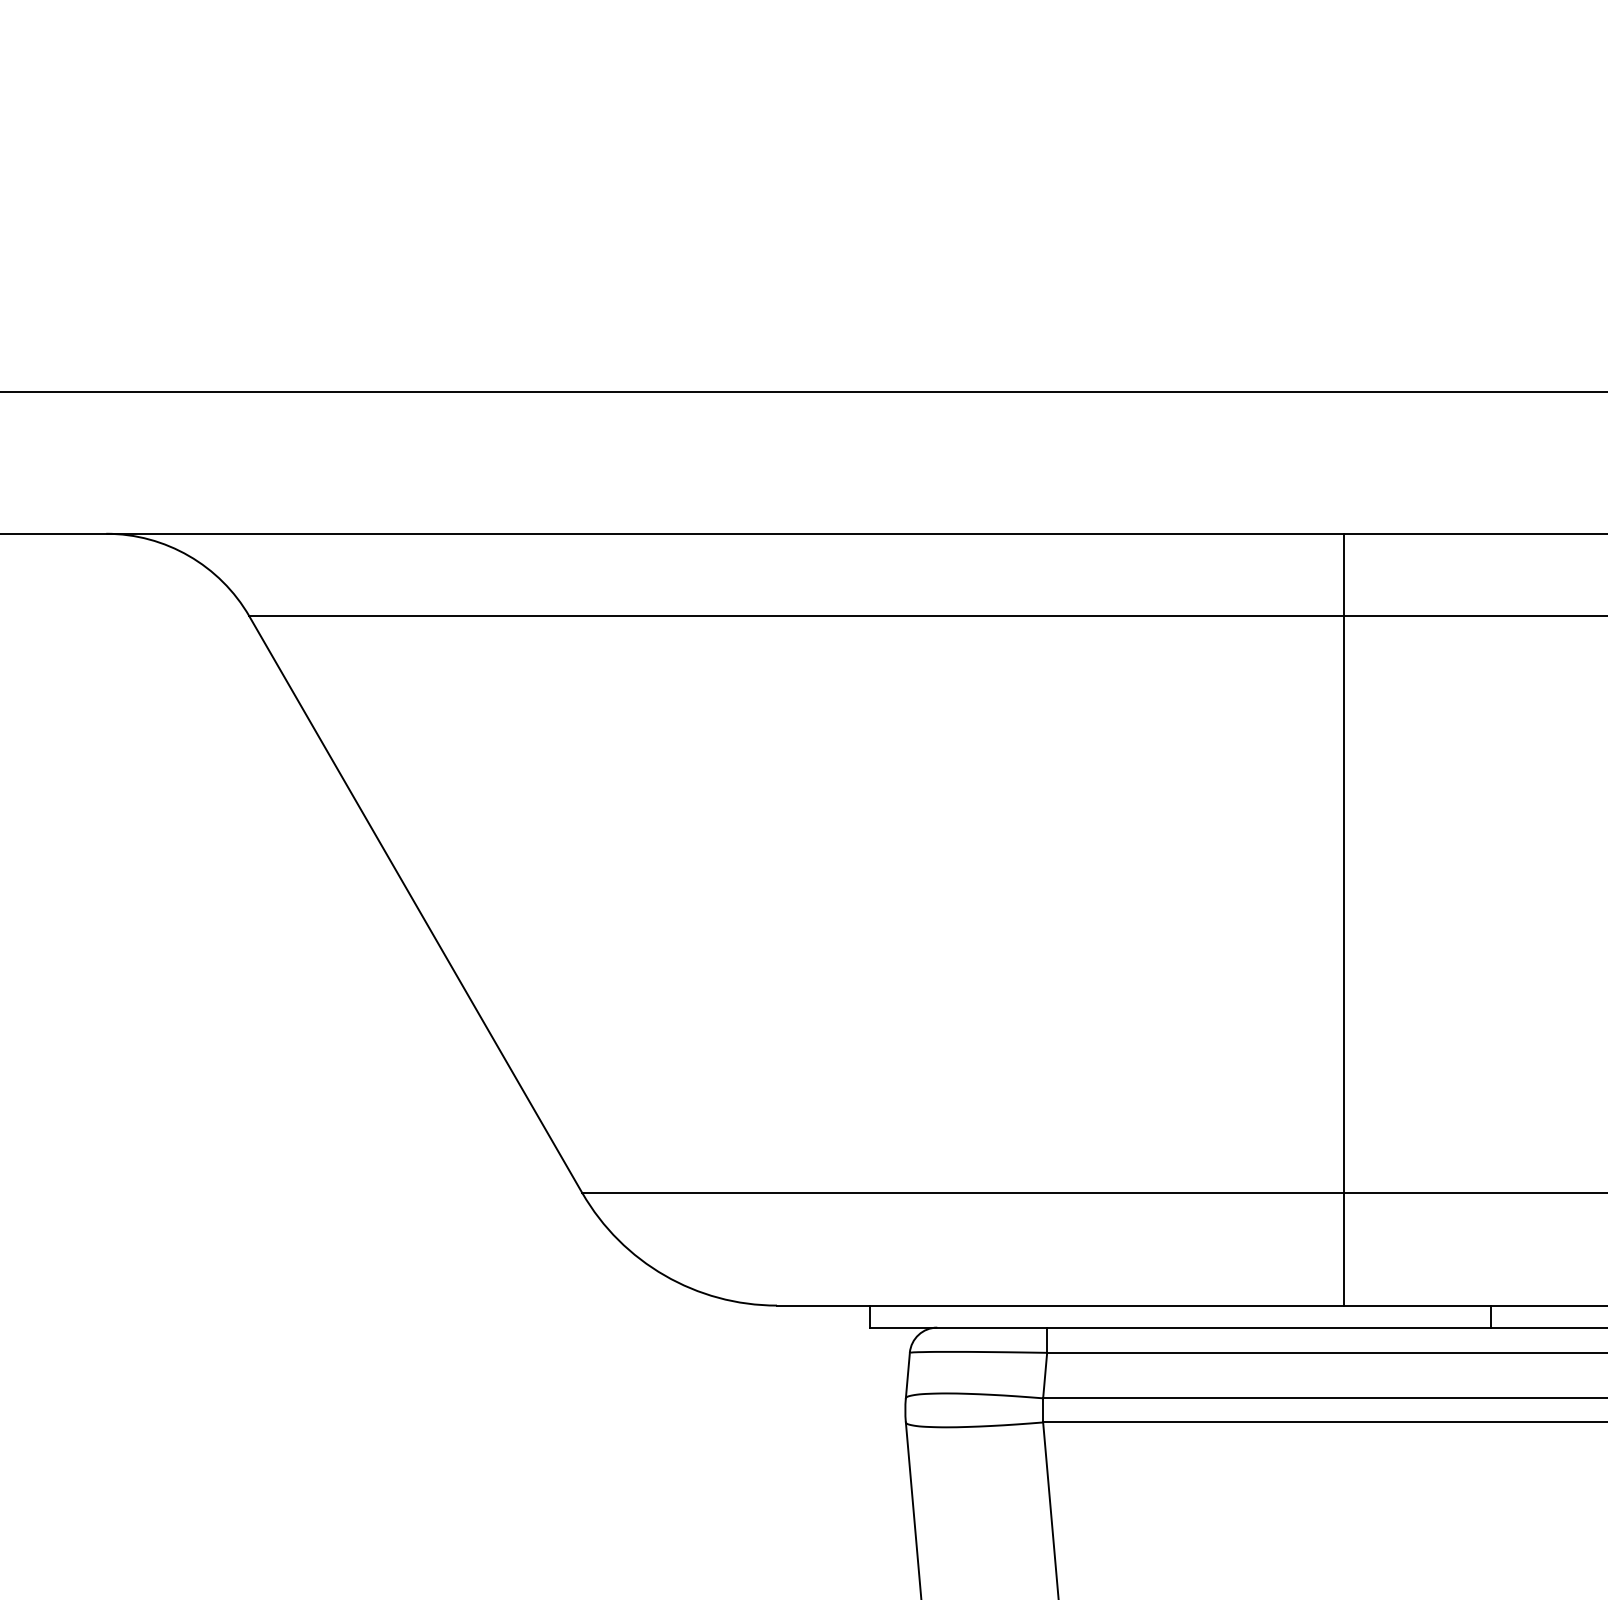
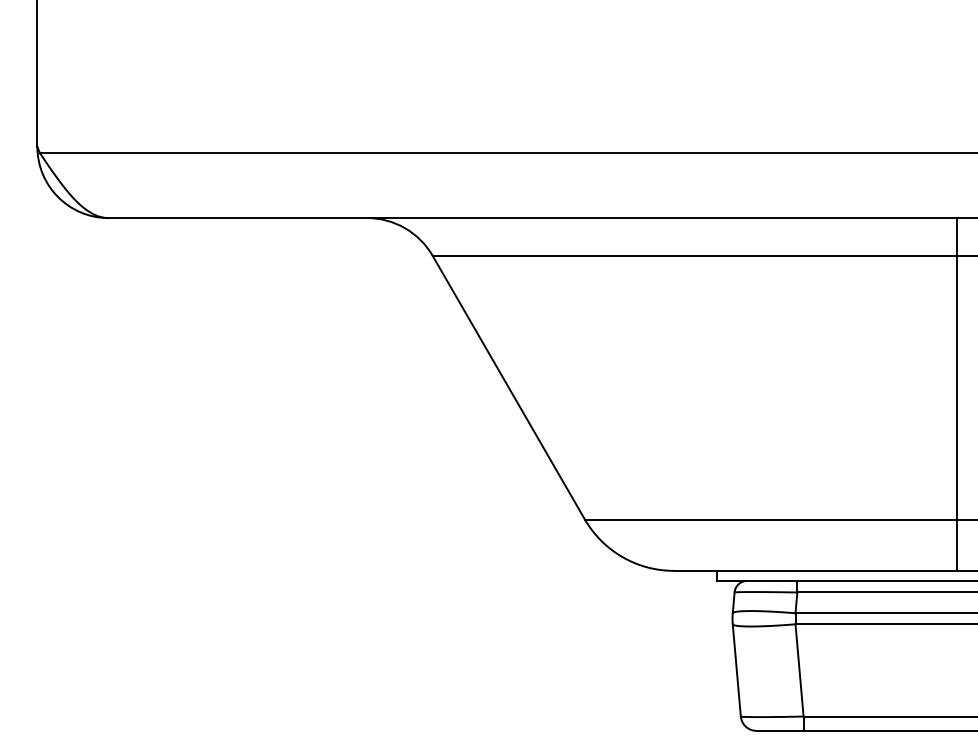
line: (1345, 919) -> (957, 394), moved

